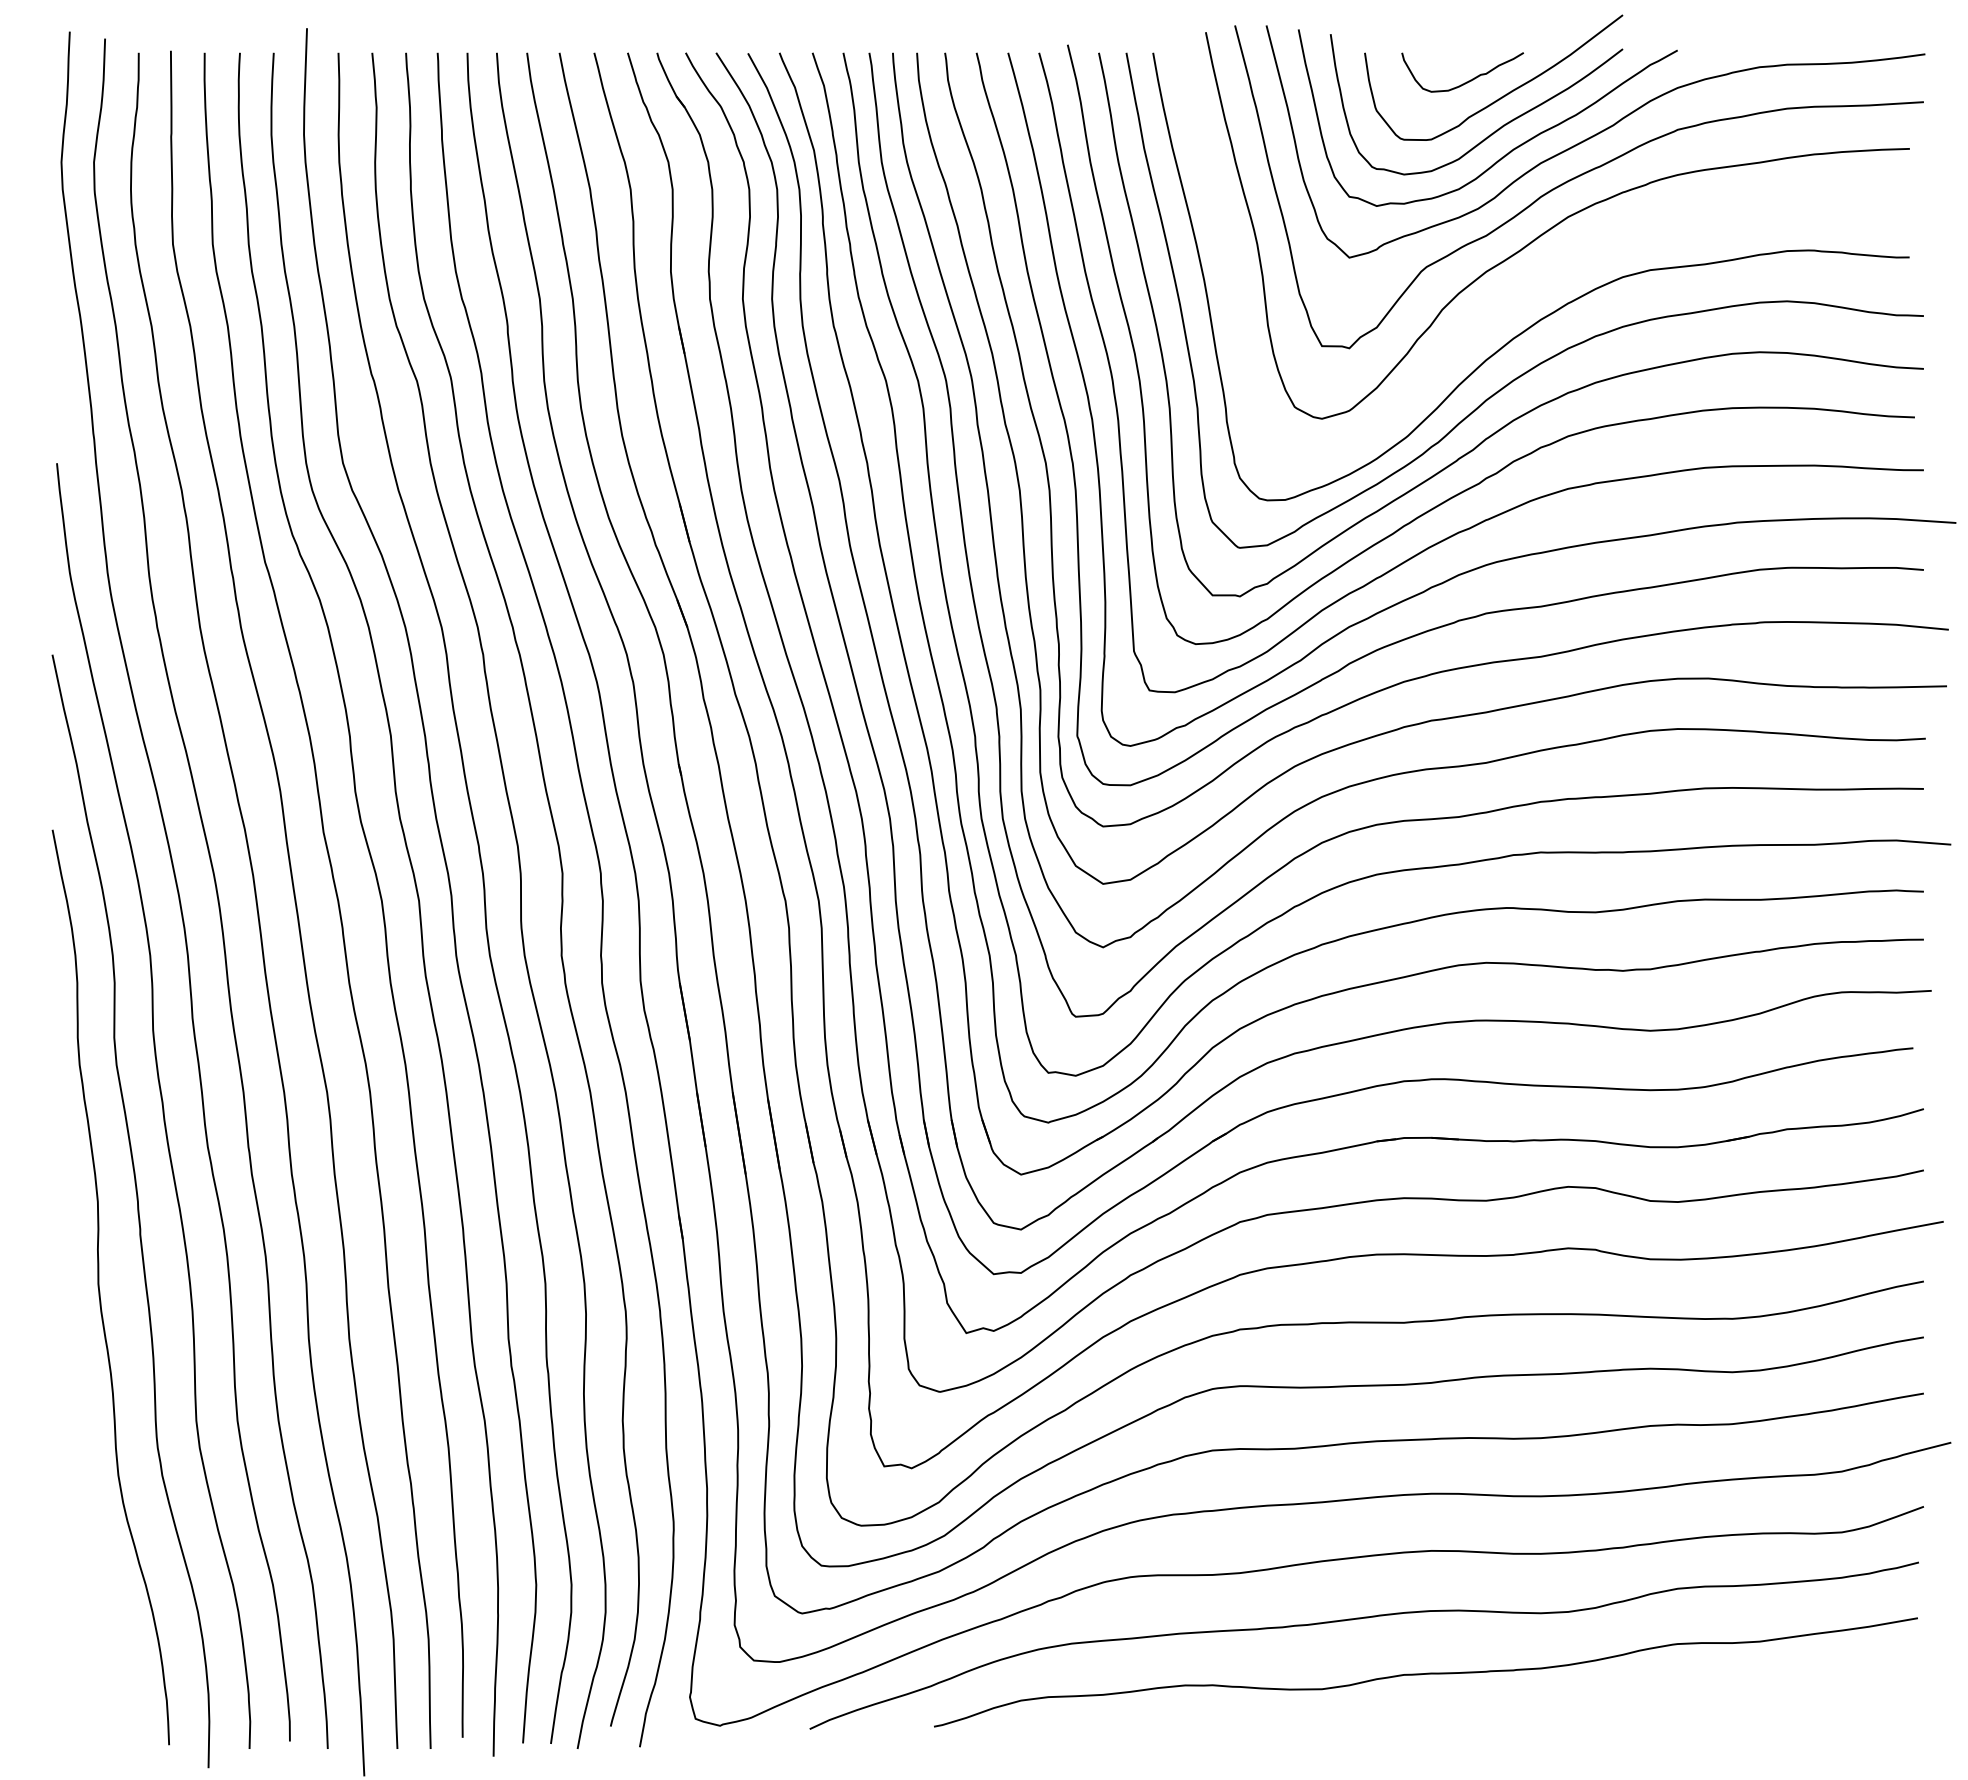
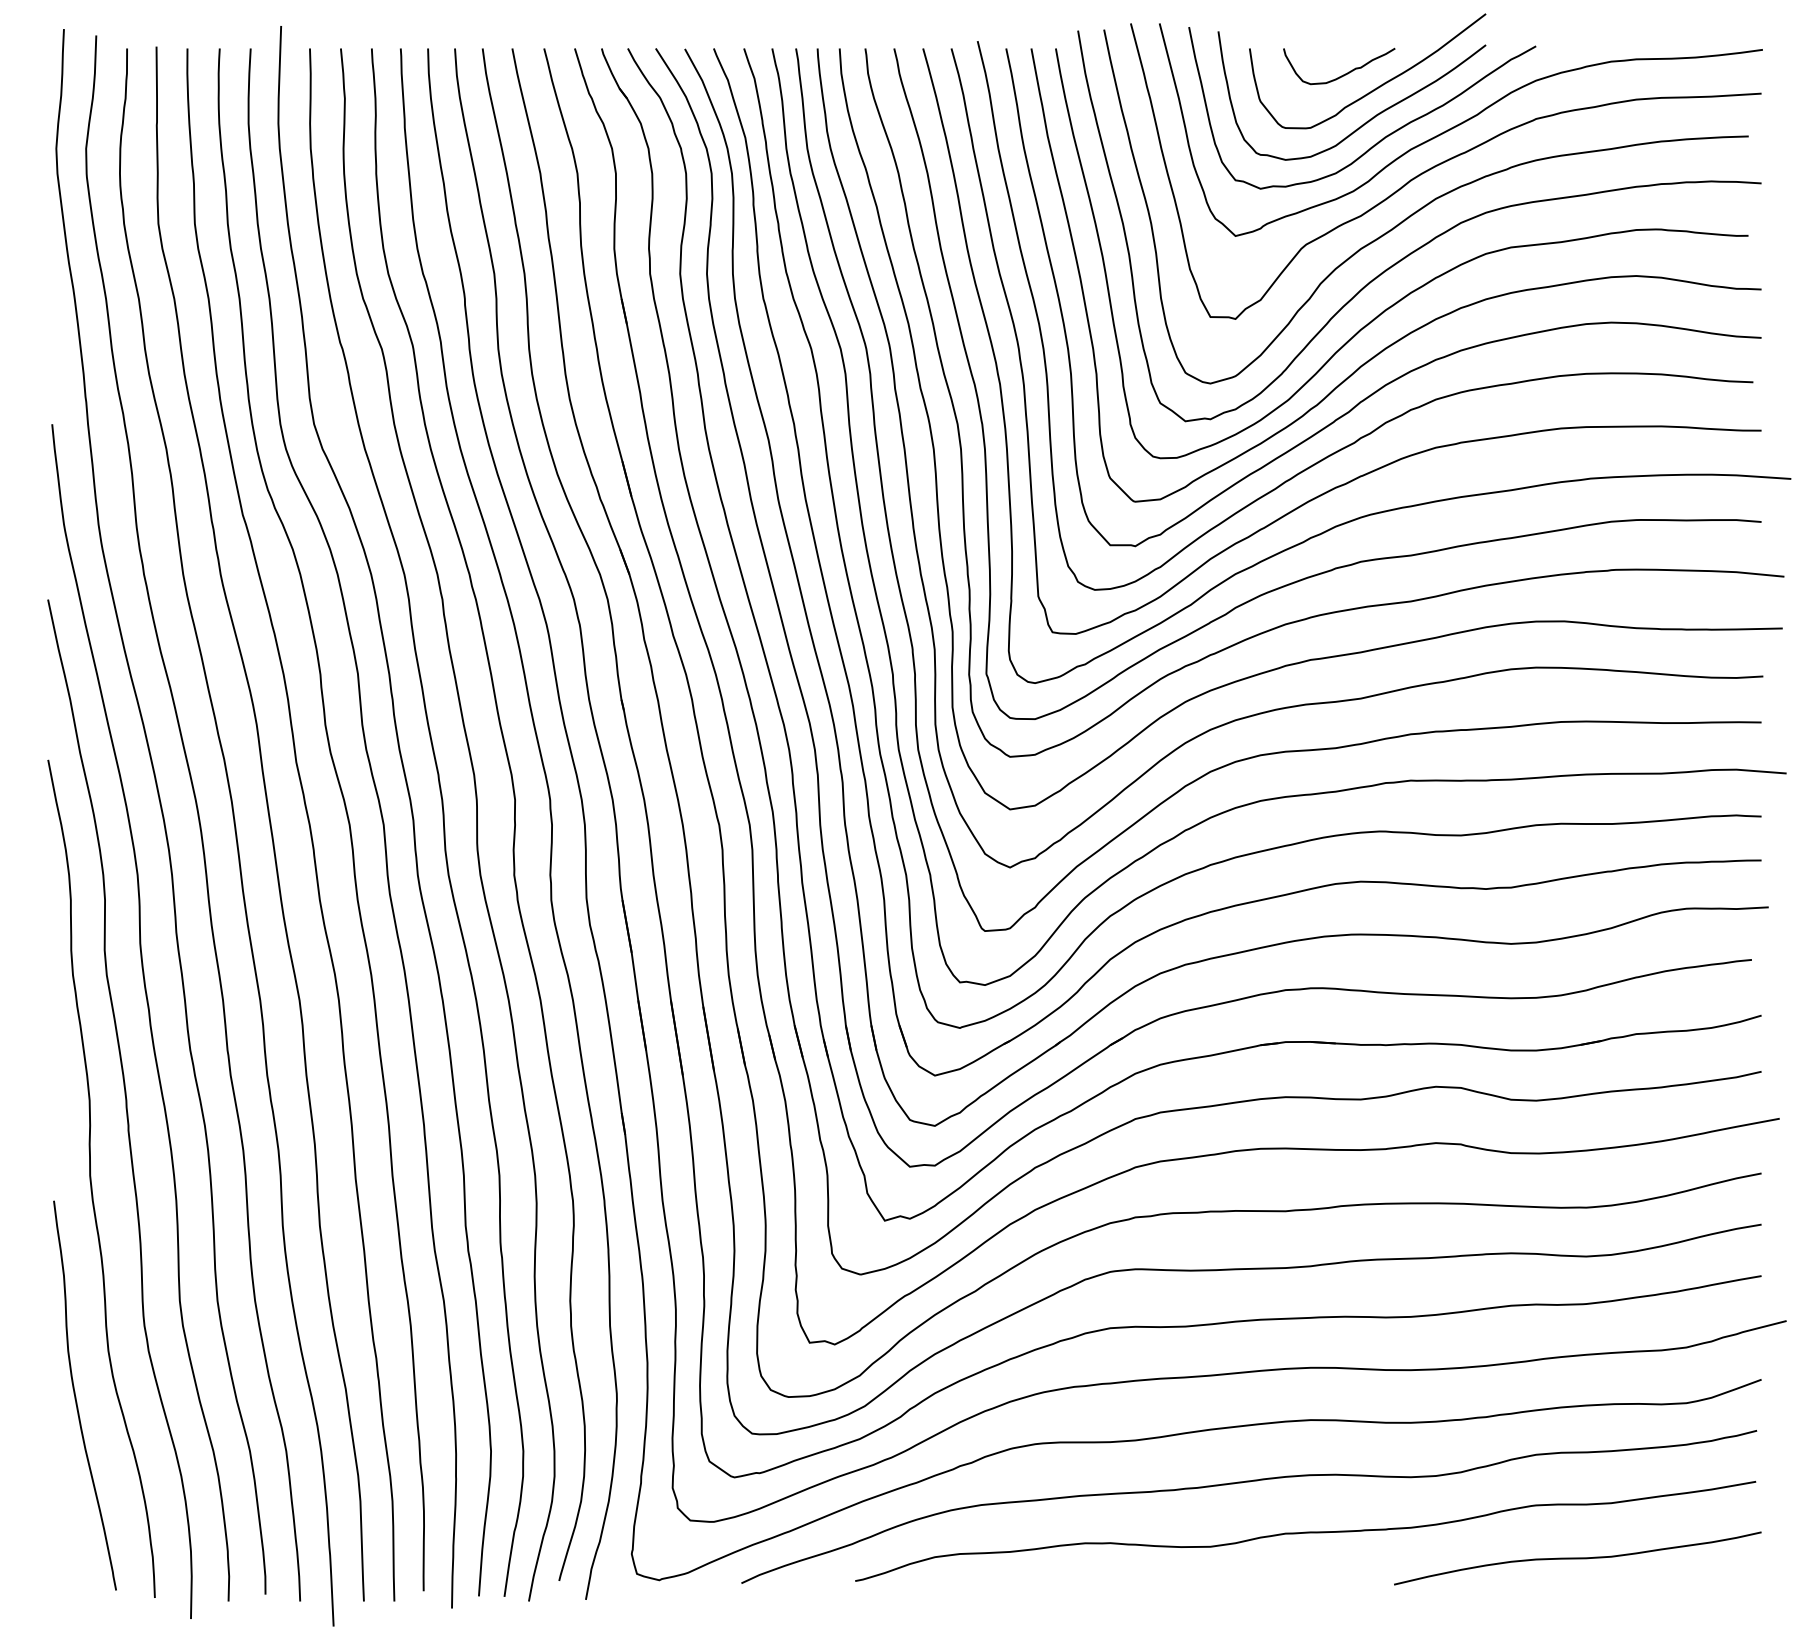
curve: (1561, 262) -> (1429, 240), added
curve: (83, 1525) -> (76, 1396), added
curve: (1722, 1701) -> (1577, 1558), added

